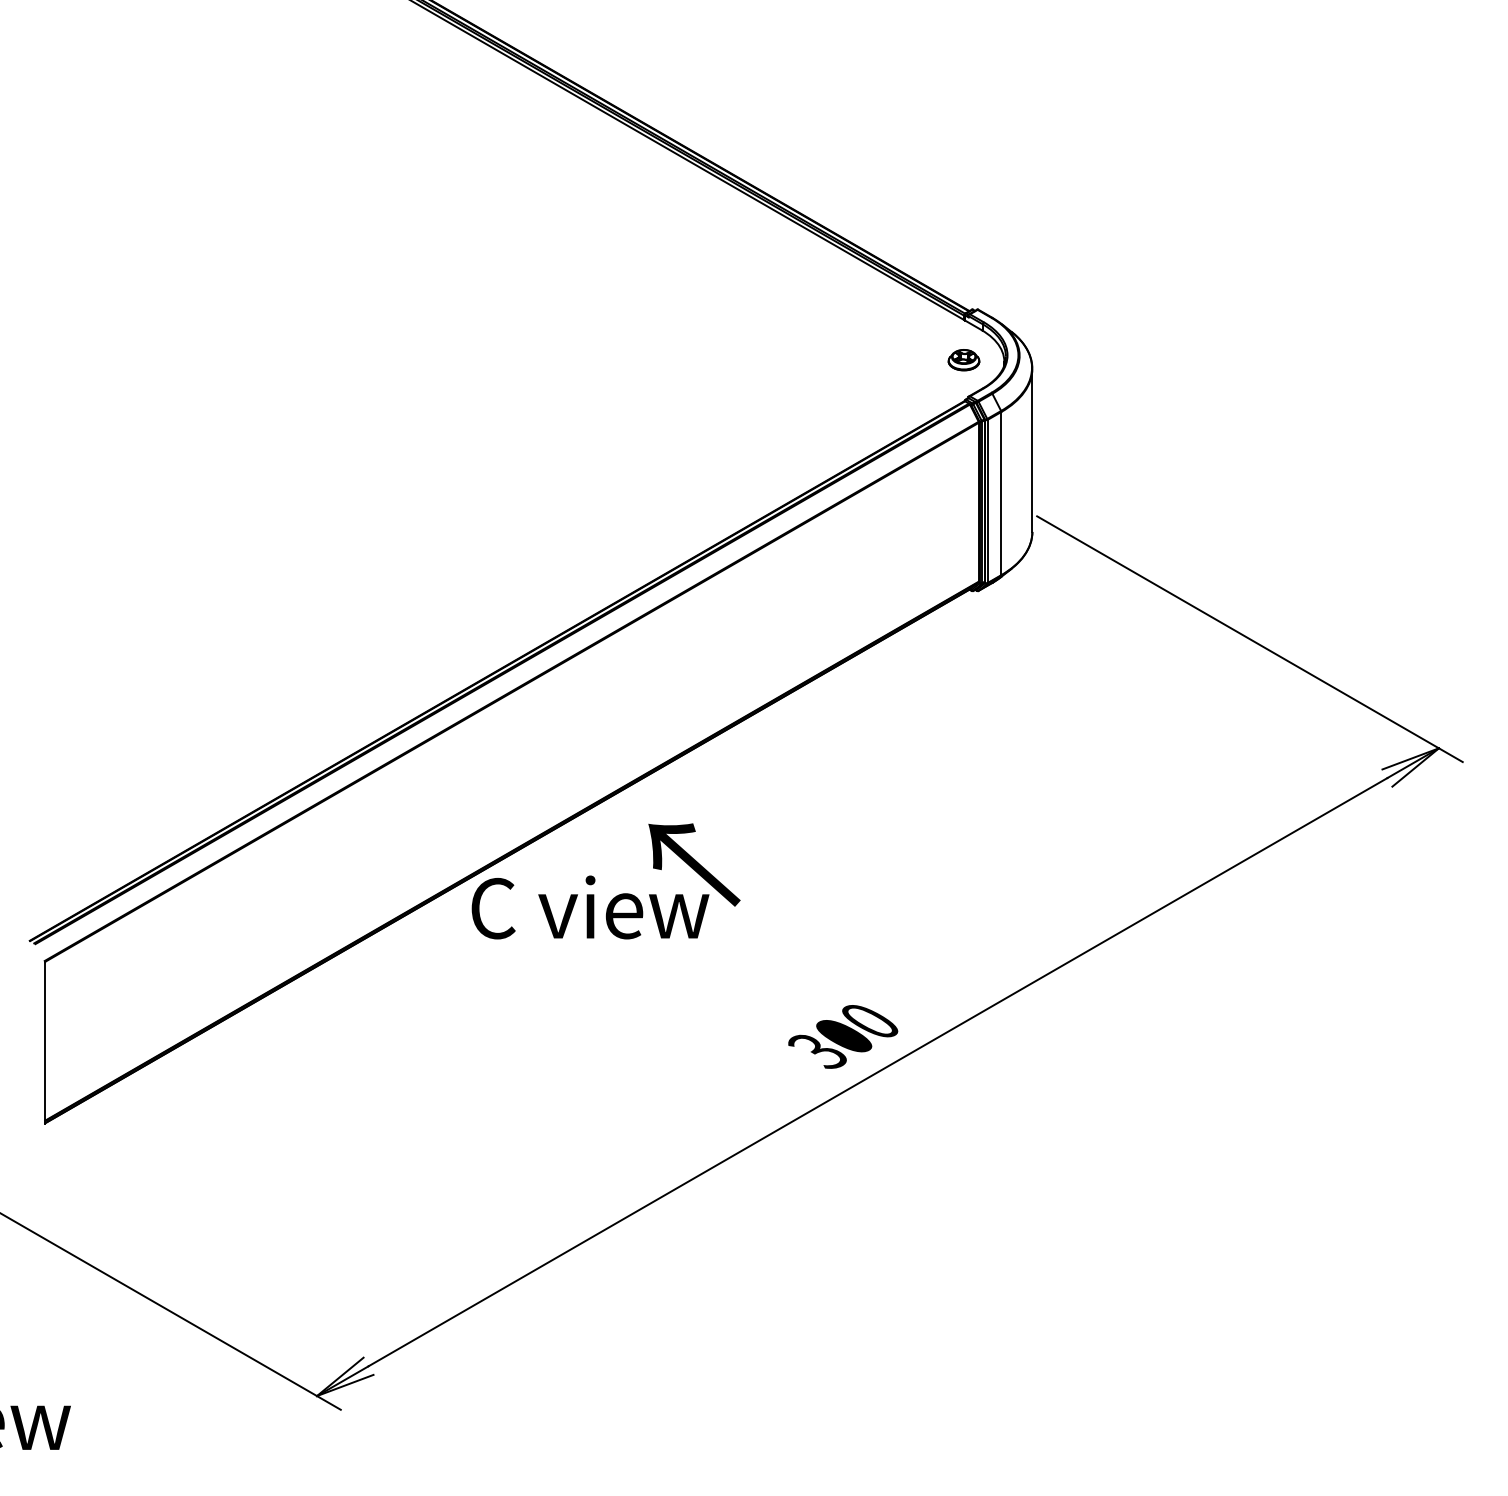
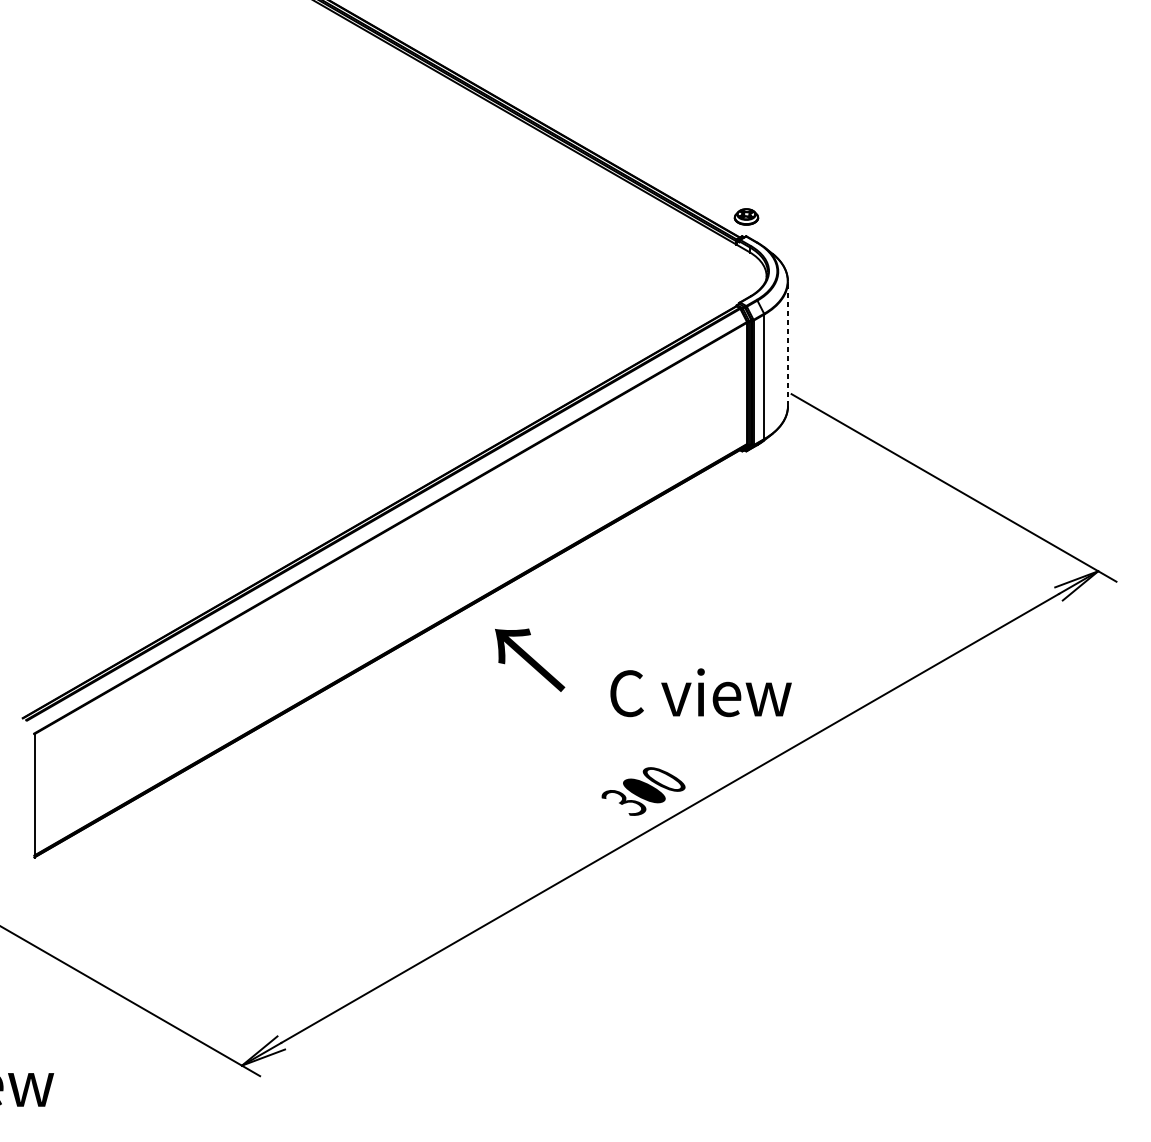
part: (963, 360) -> (746, 217), moved
line: (1032, 450) -> (788, 343), solid -> dashed
text: (590, 907) -> (701, 692), moved

